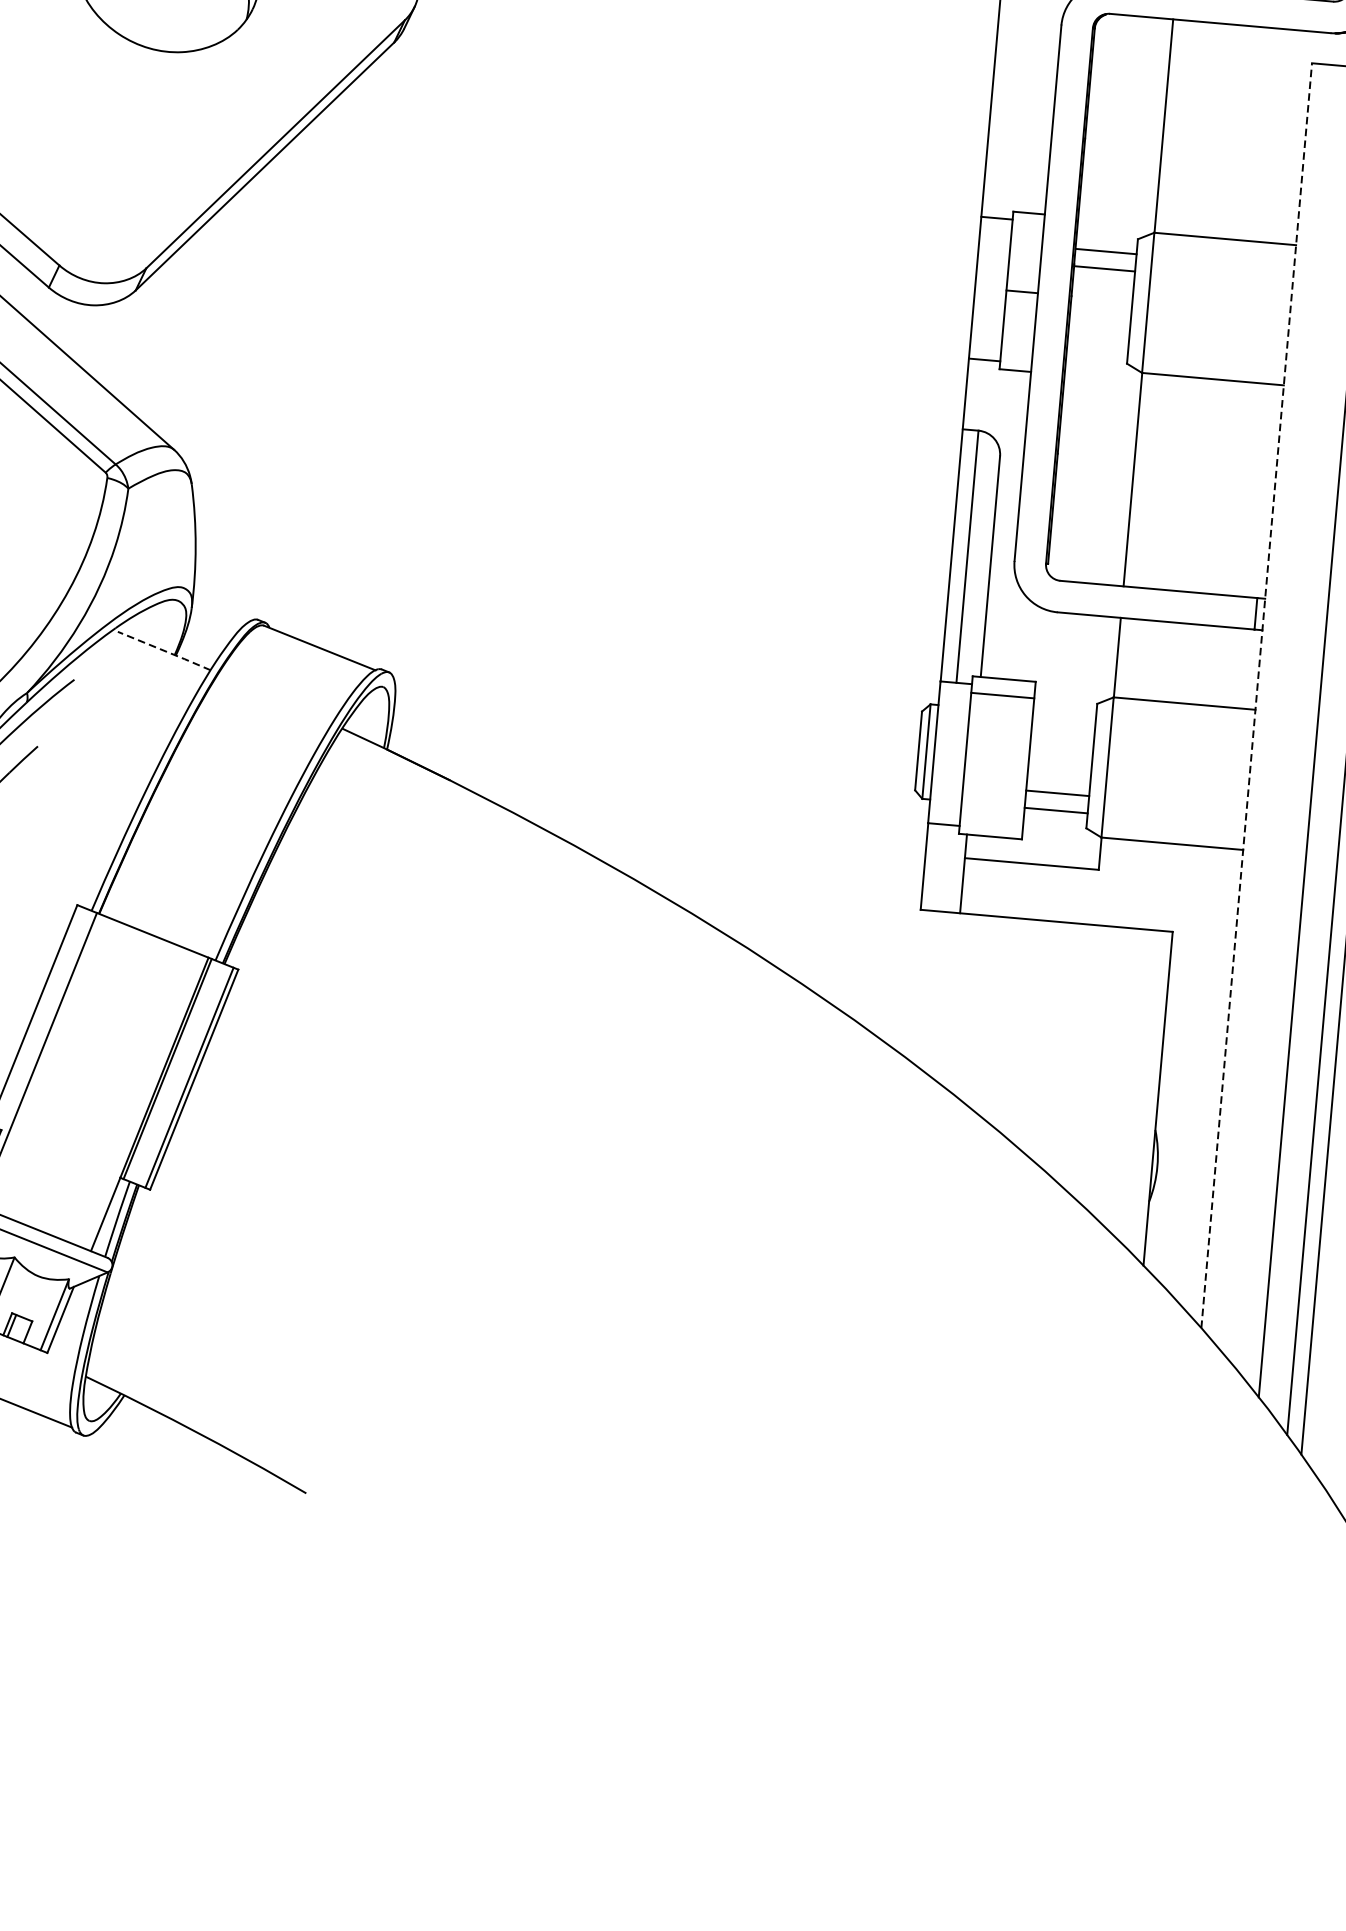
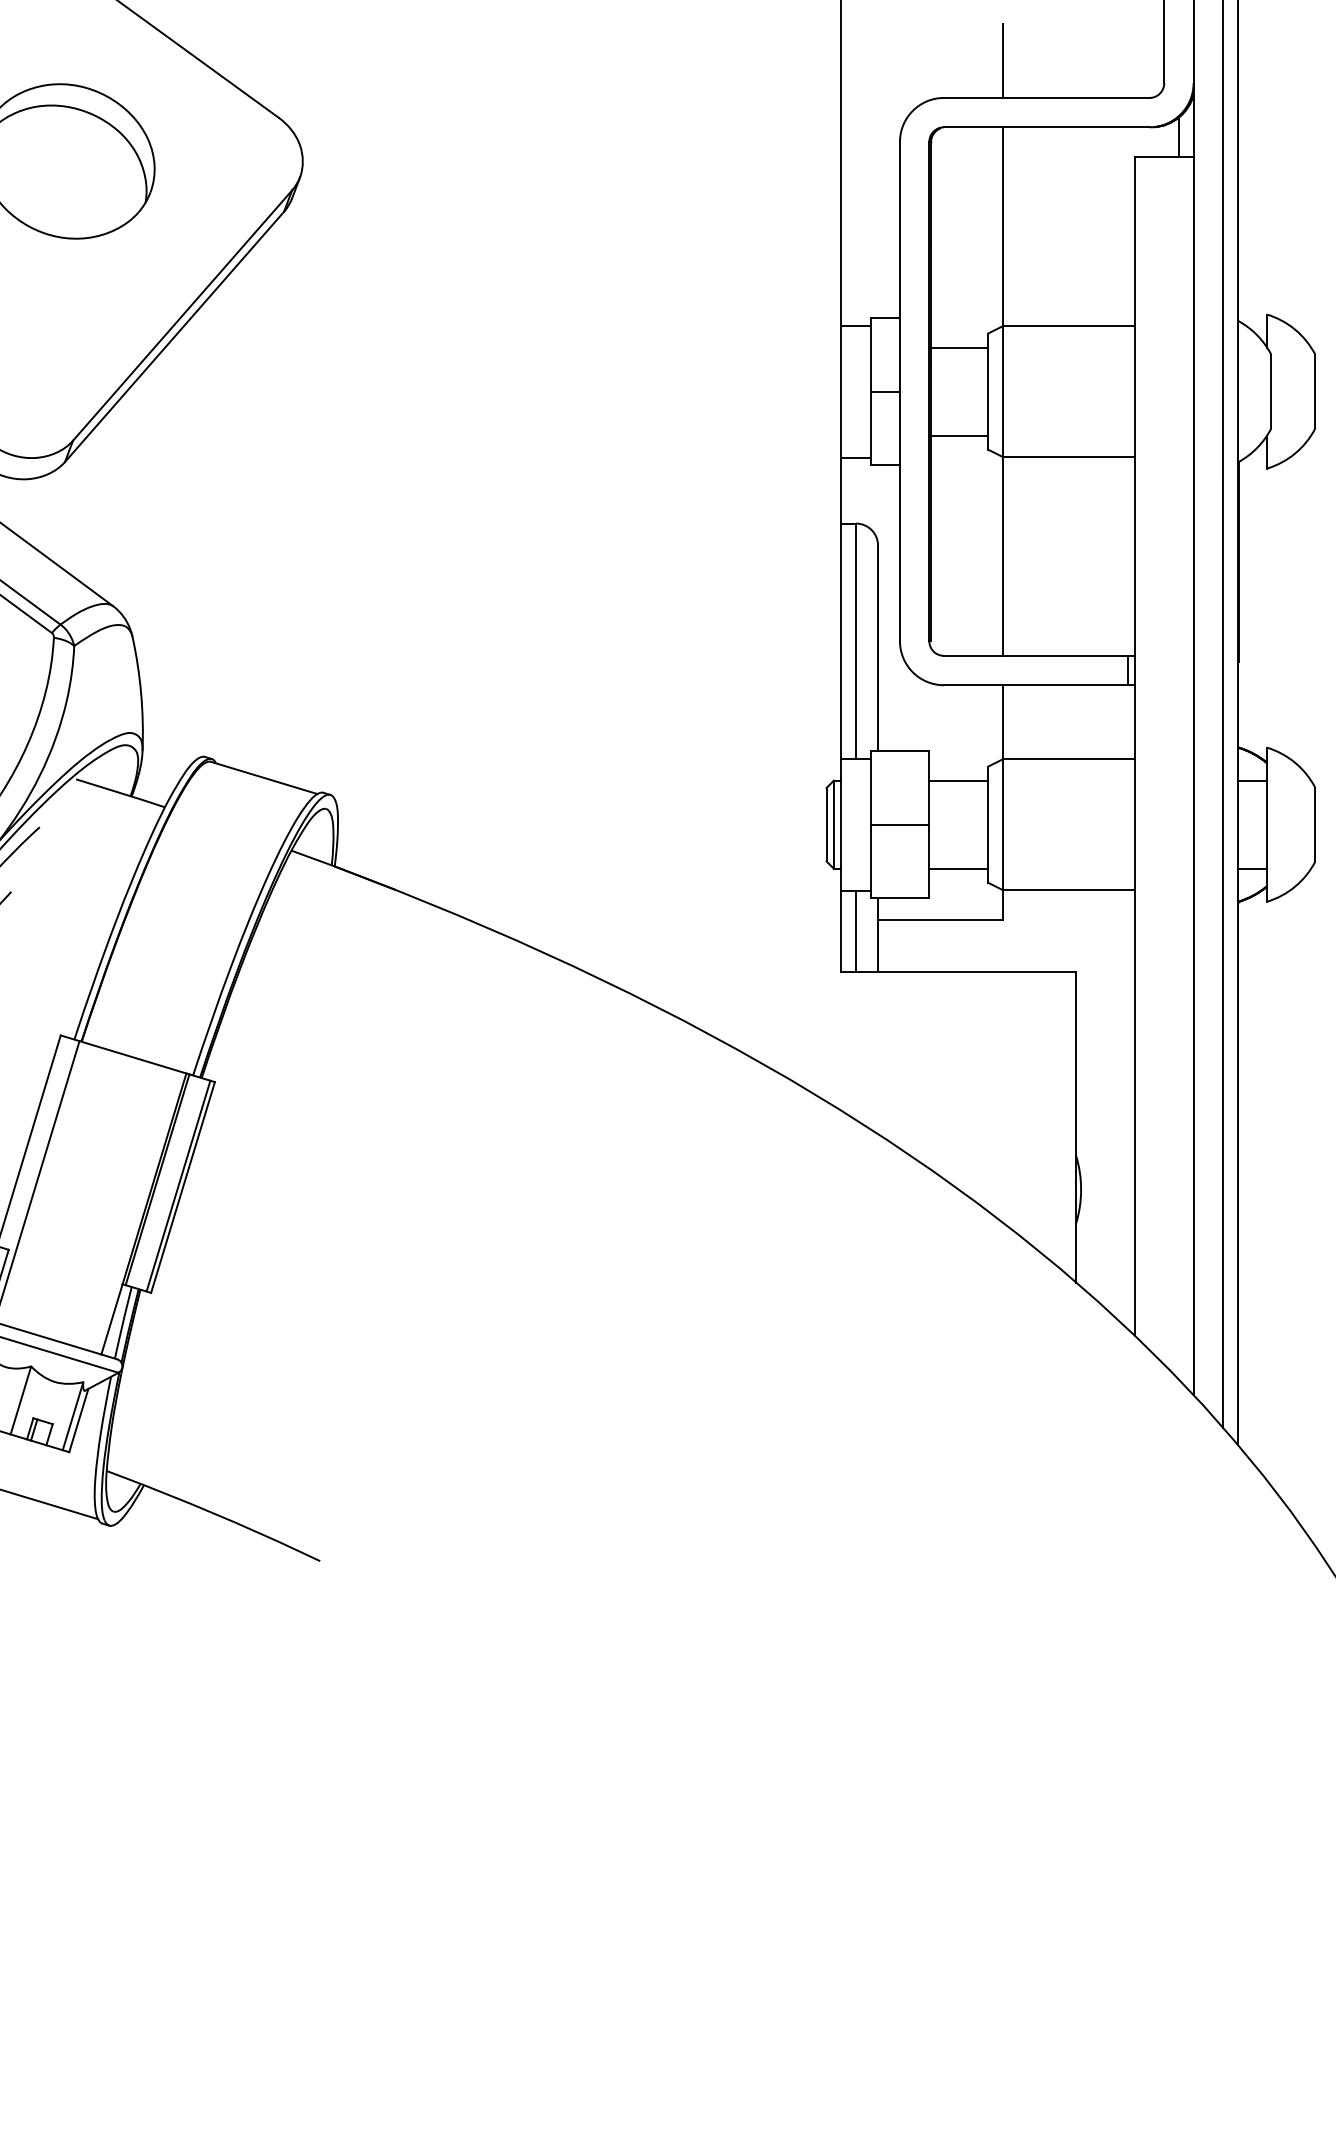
line: (1104, 268) -> (959, 435), moved
line: (165, 651) -> (121, 793), dashed -> solid
line: (1256, 694) -> (1134, 745), dashed -> solid
line: (1002, 695) -> (899, 824), moved
line: (1057, 793) -> (958, 780), moved
line: (940, 867) -> (856, 930), added

